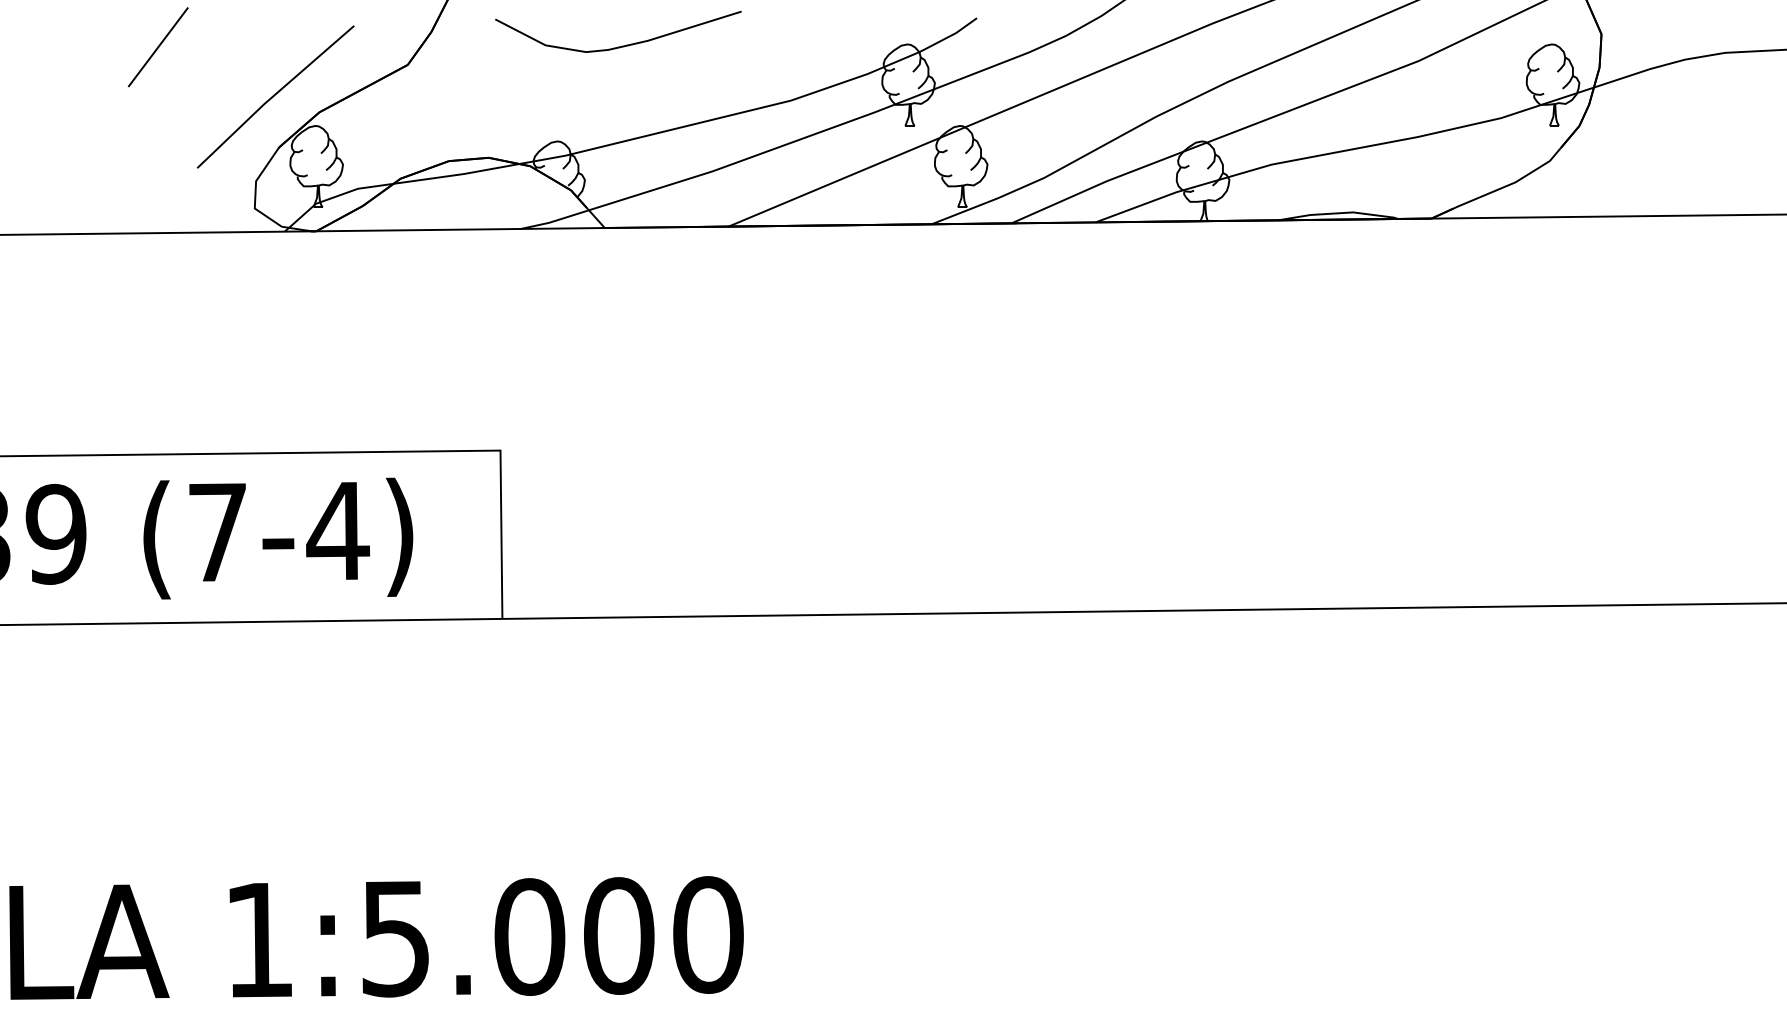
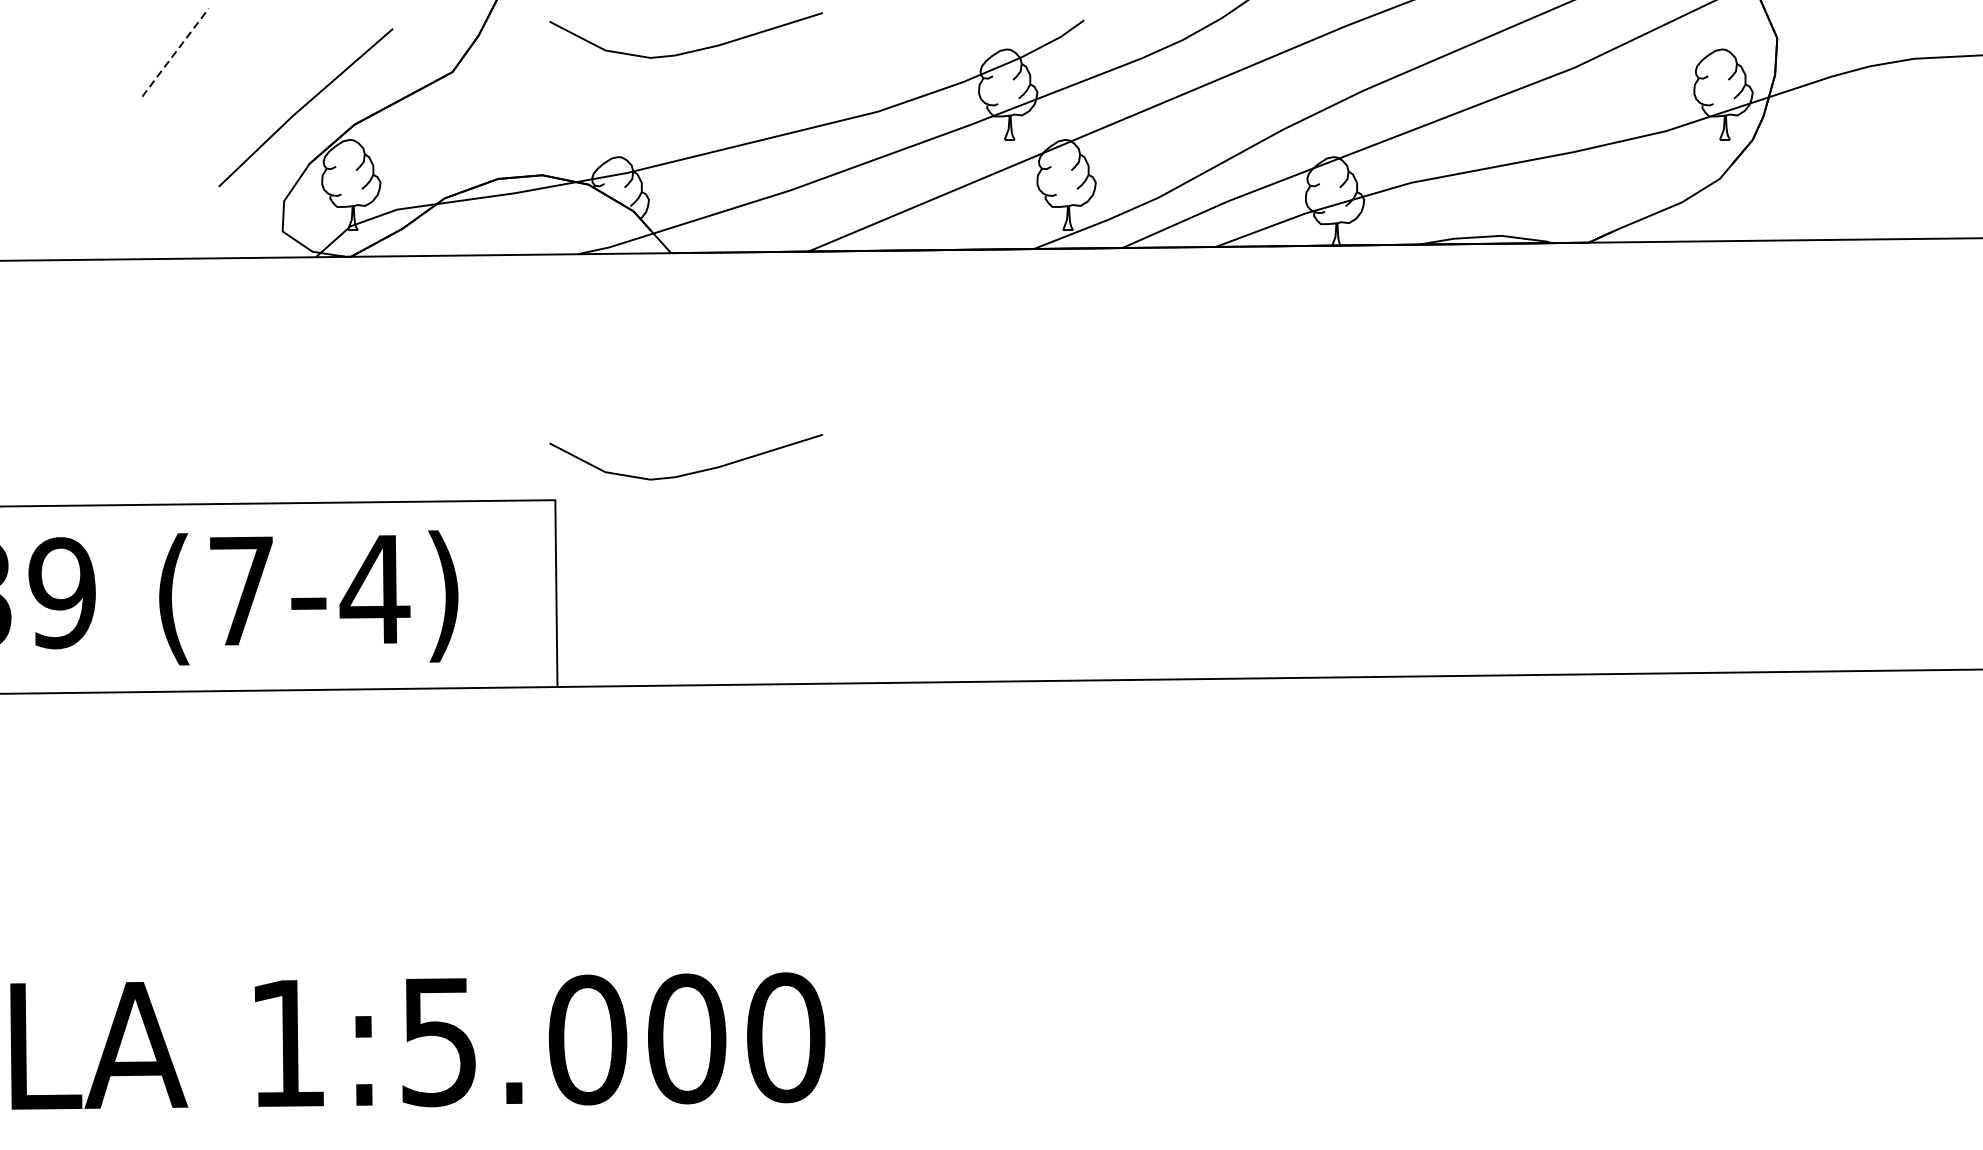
line: (158, 47) -> (175, 52), solid -> dashed
curve: (622, 425) -> (690, 472), added

